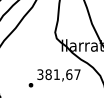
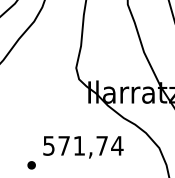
text: (58, 74) -> (82, 145), 381,67 -> 571,74

